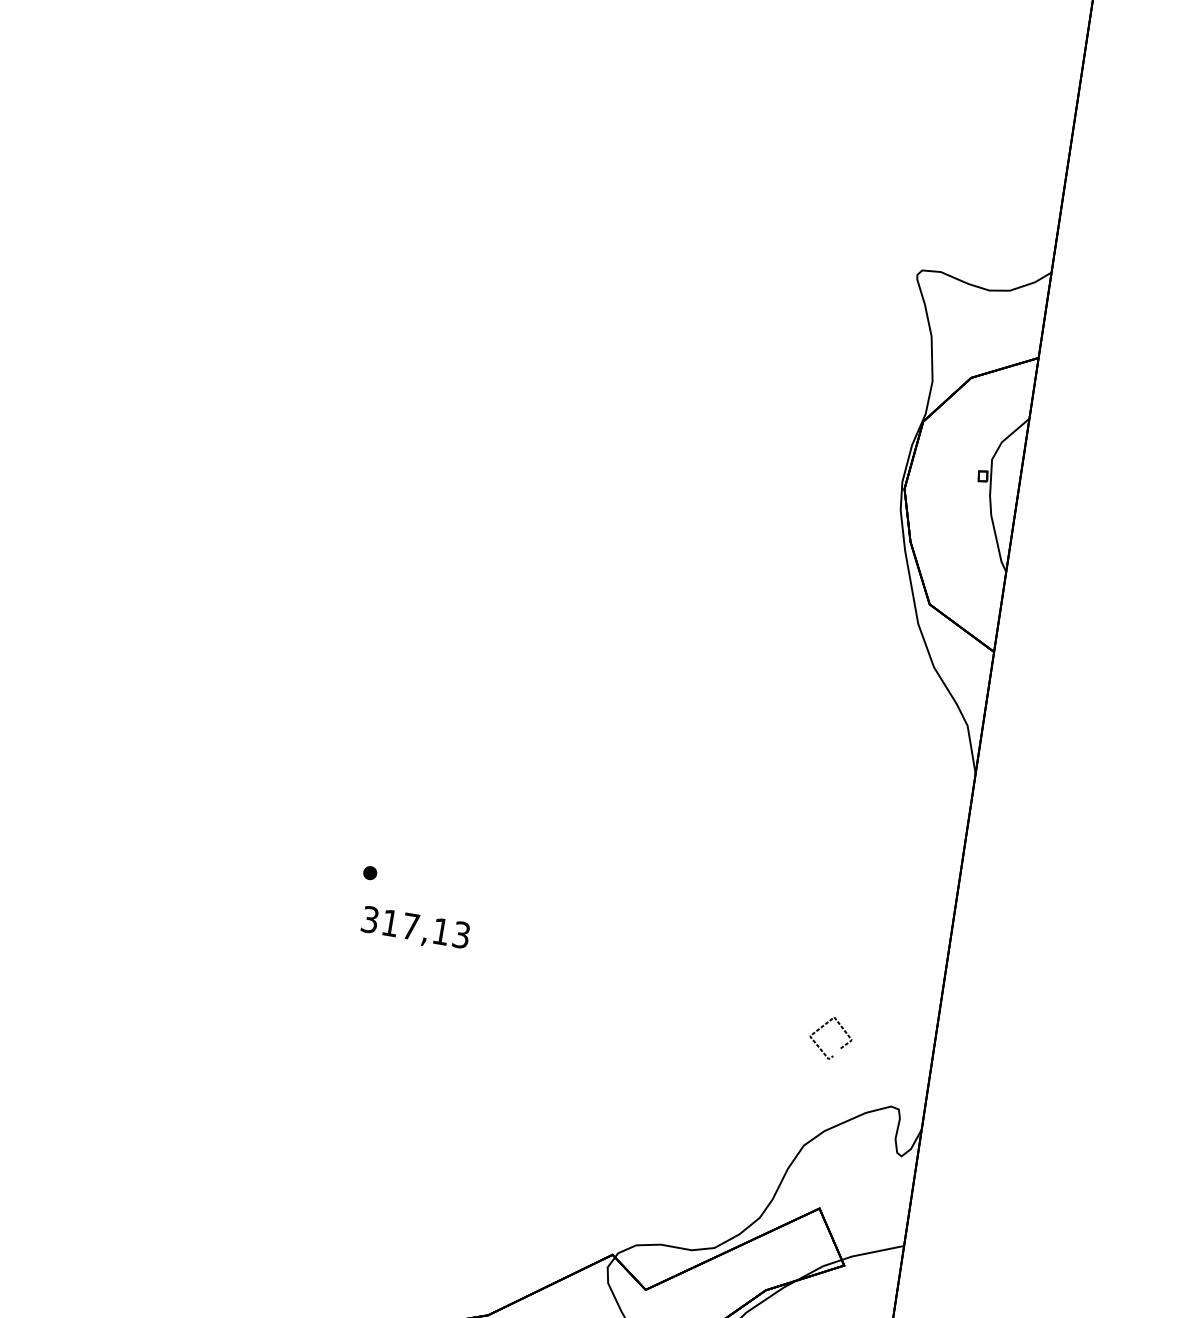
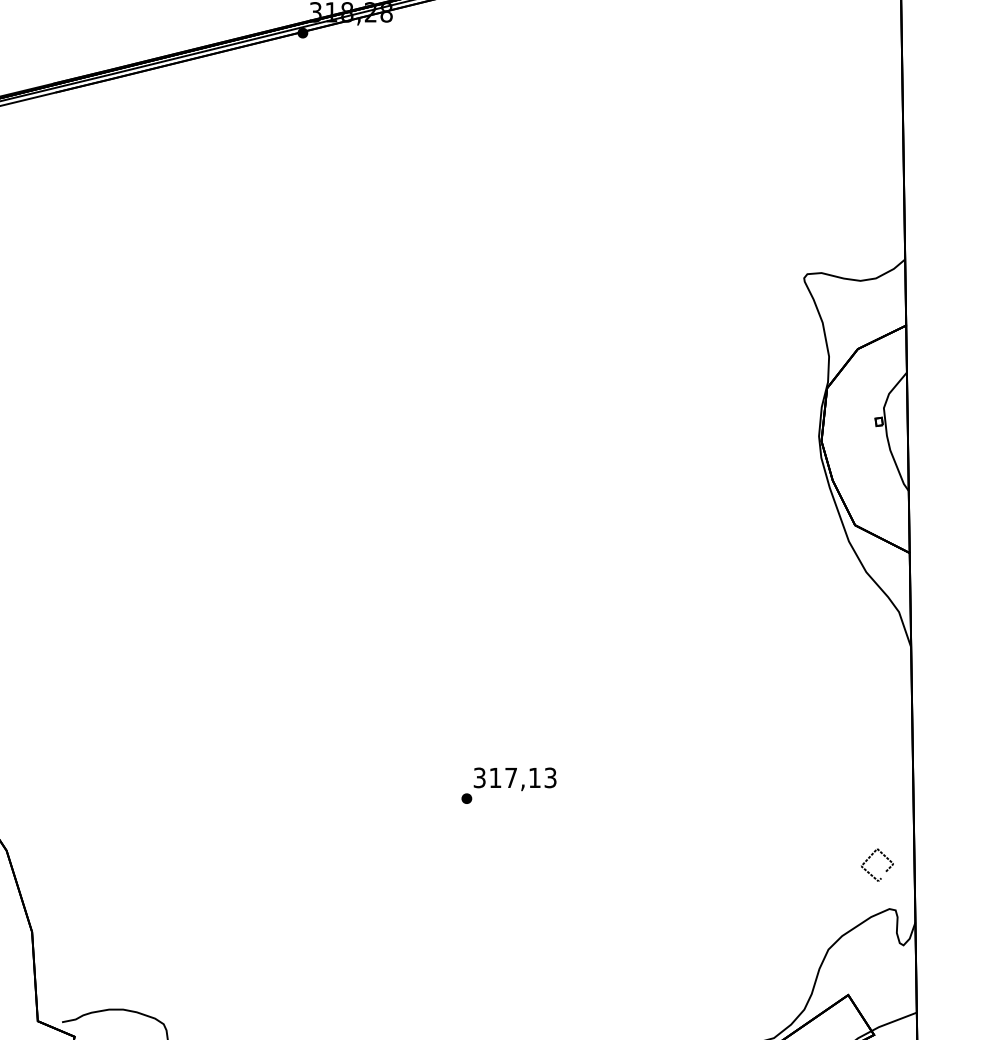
text: (414, 929) -> (514, 779), moved
curve: (823, 1026) -> (870, 857), moved

